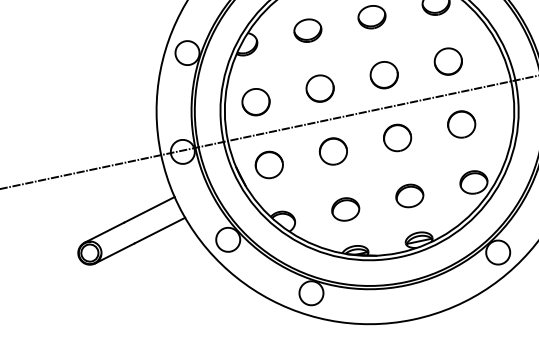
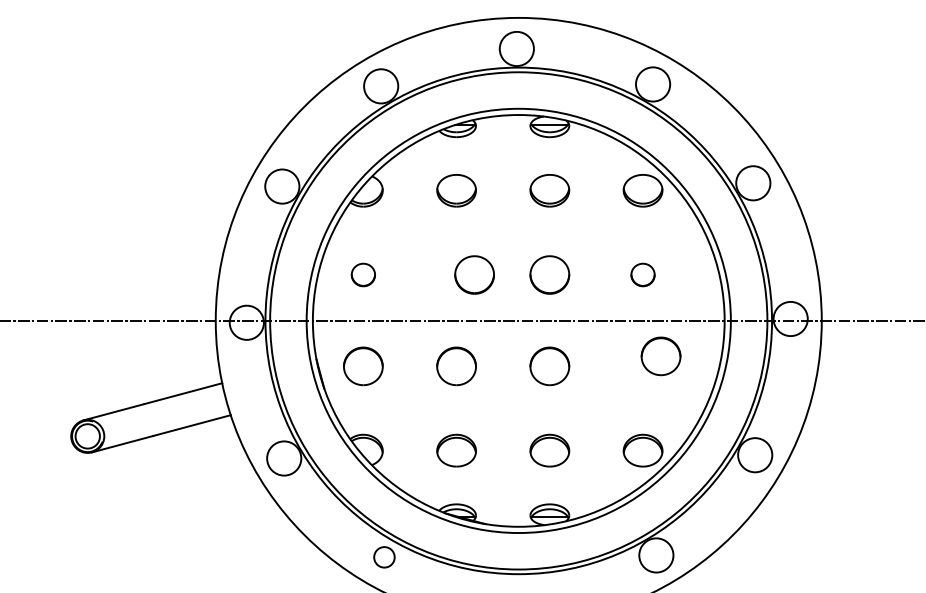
part: (447, 61) -> (642, 274), size x0.6
part: (320, 88) -> (474, 274), moved
part: (256, 101) -> (363, 274), size x0.6
part: (461, 124) -> (660, 356), moved
circle: (311, 293) -> (384, 557), size x0.6

